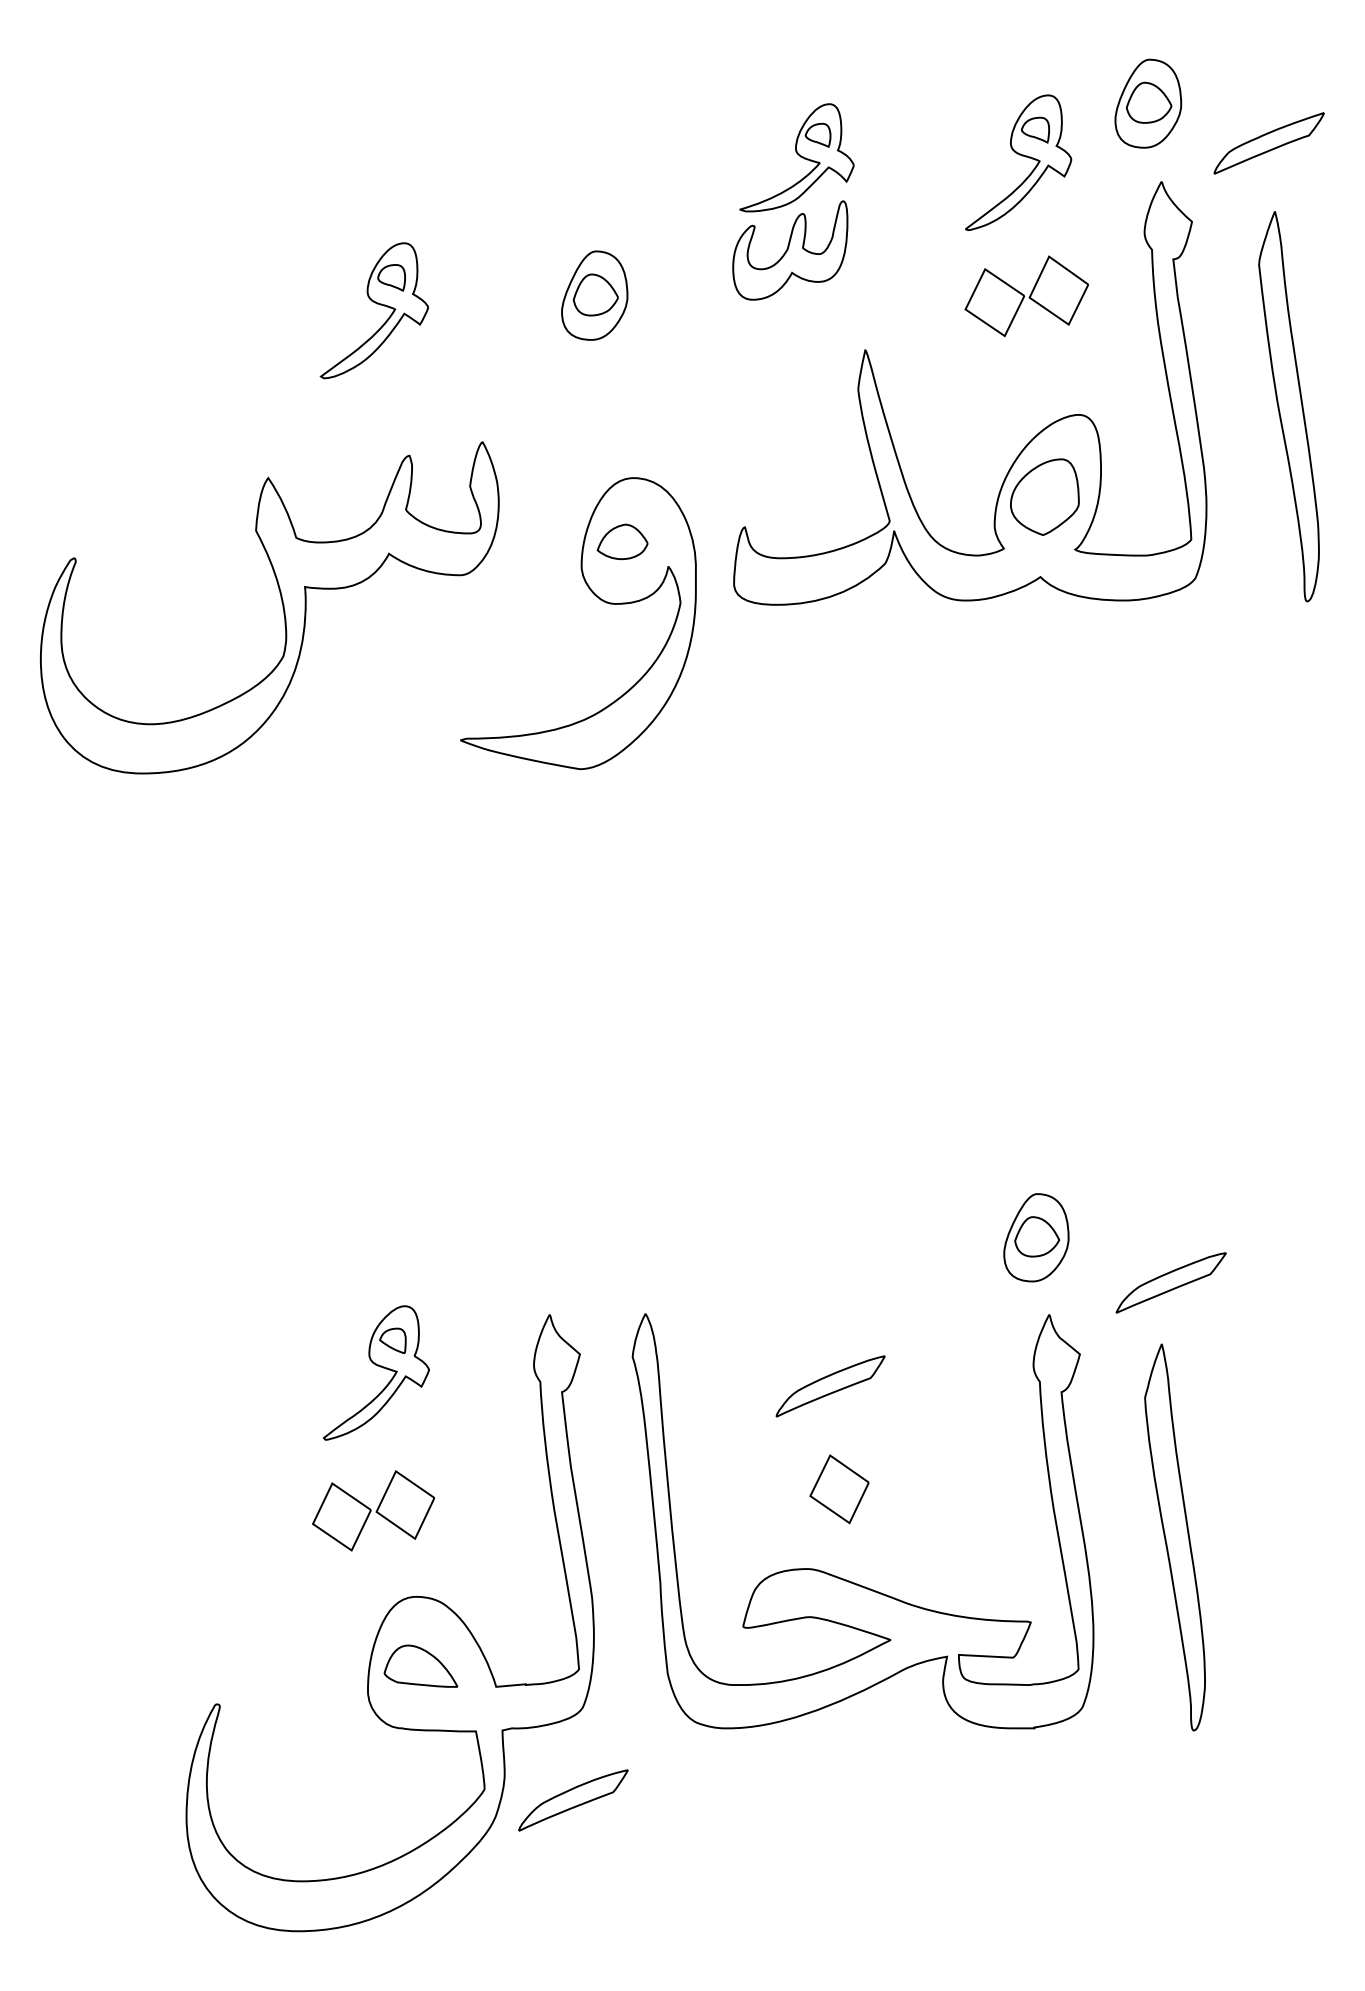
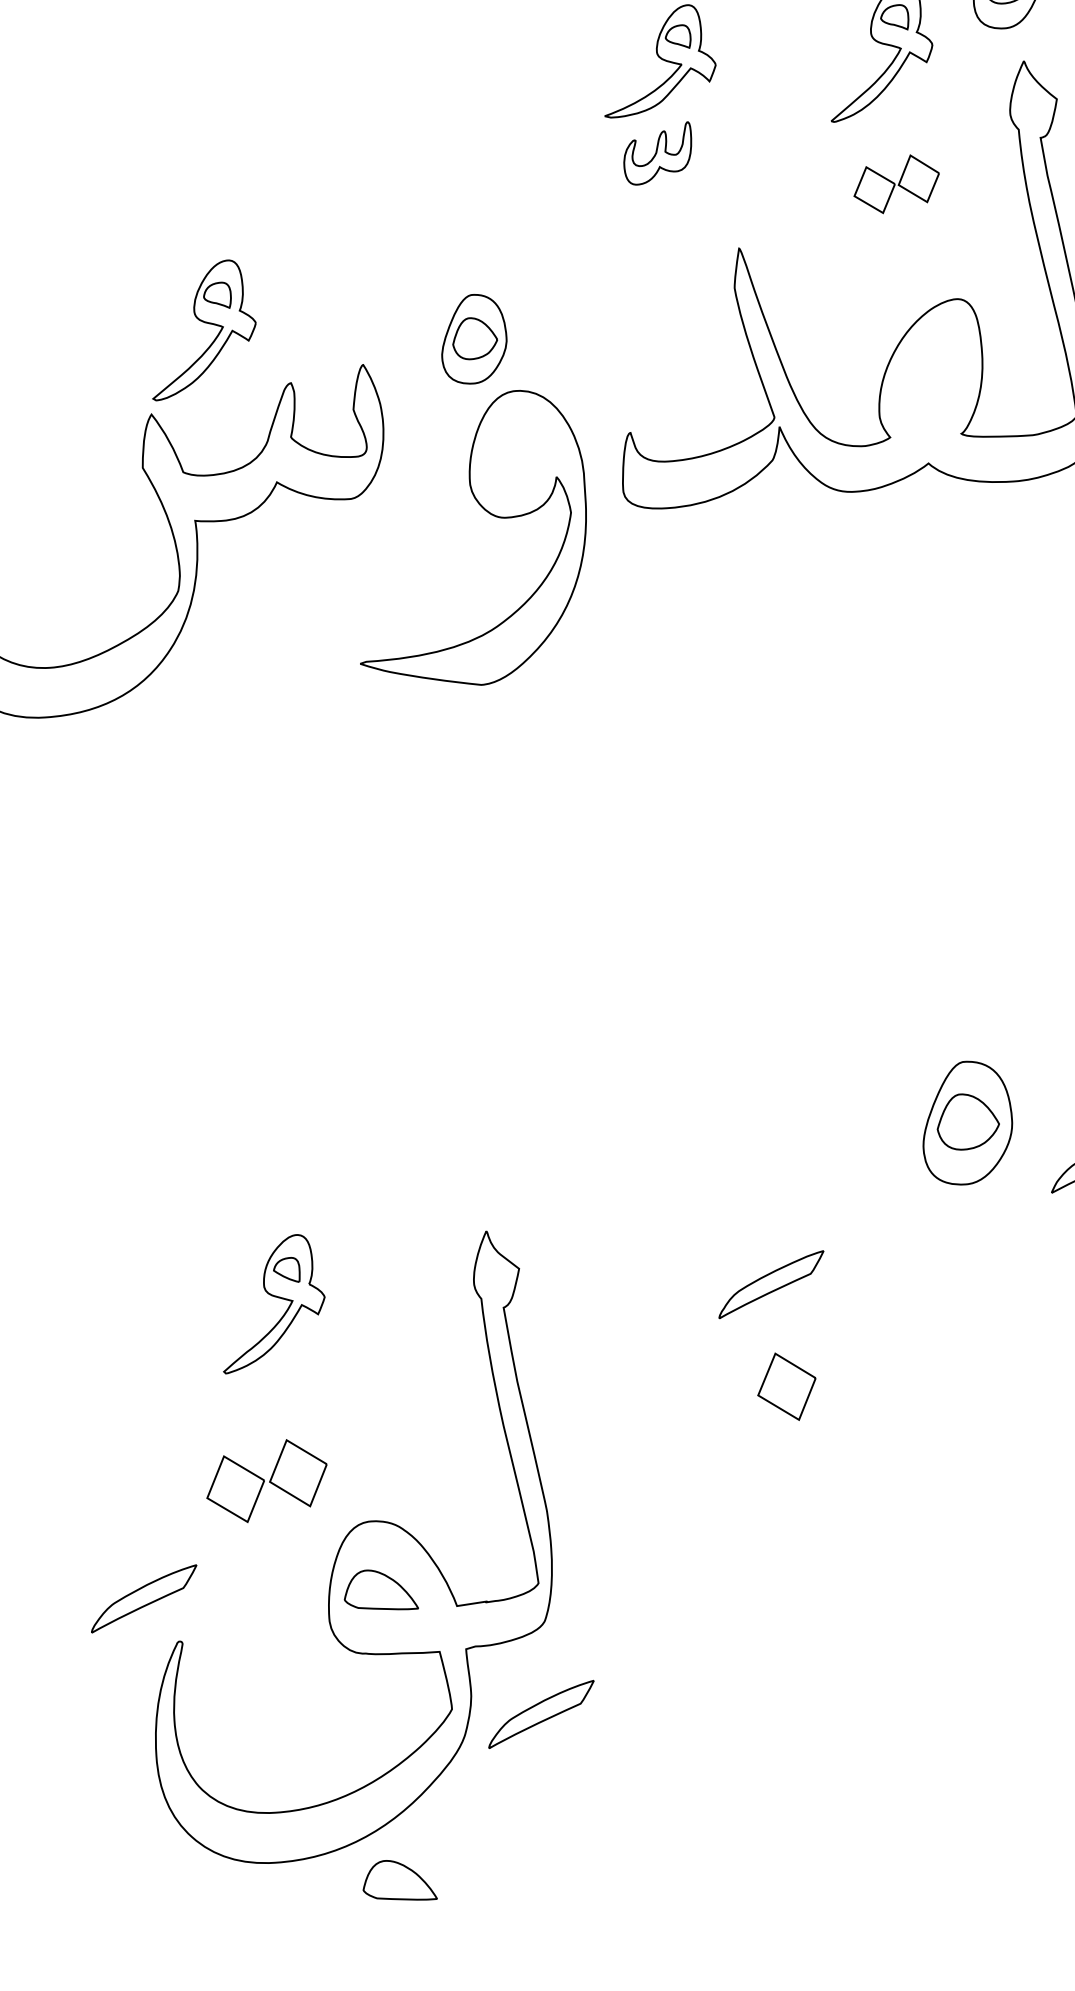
part: (790, 250) -> (658, 153), size x0.6
part: (594, 295) -> (473, 339), moved
part: (1026, 296) -> (896, 184), size x0.7
part: (377, 304) -> (205, 323), moved
part: (1044, 496) -> (927, 382), removed
part: (622, 541) -> (509, 454), removed
part: (1036, 1237) -> (967, 1122), size x1.4
part: (377, 1366) -> (272, 1296), moved
part: (373, 1510) -> (266, 1480), moved
part: (841, 1577) -> (794, 1474), removed
part: (184, 1659) -> (144, 1598), added
part: (420, 1956) -> (398, 1880), added

